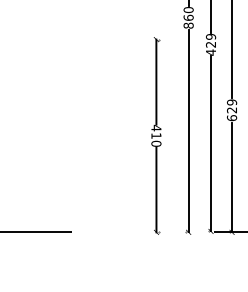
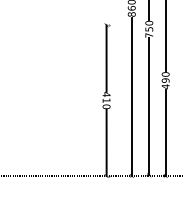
text: (210, 44) -> (148, 29), 429 -> 750
text: (231, 110) -> (165, 80), 629 -> 490

